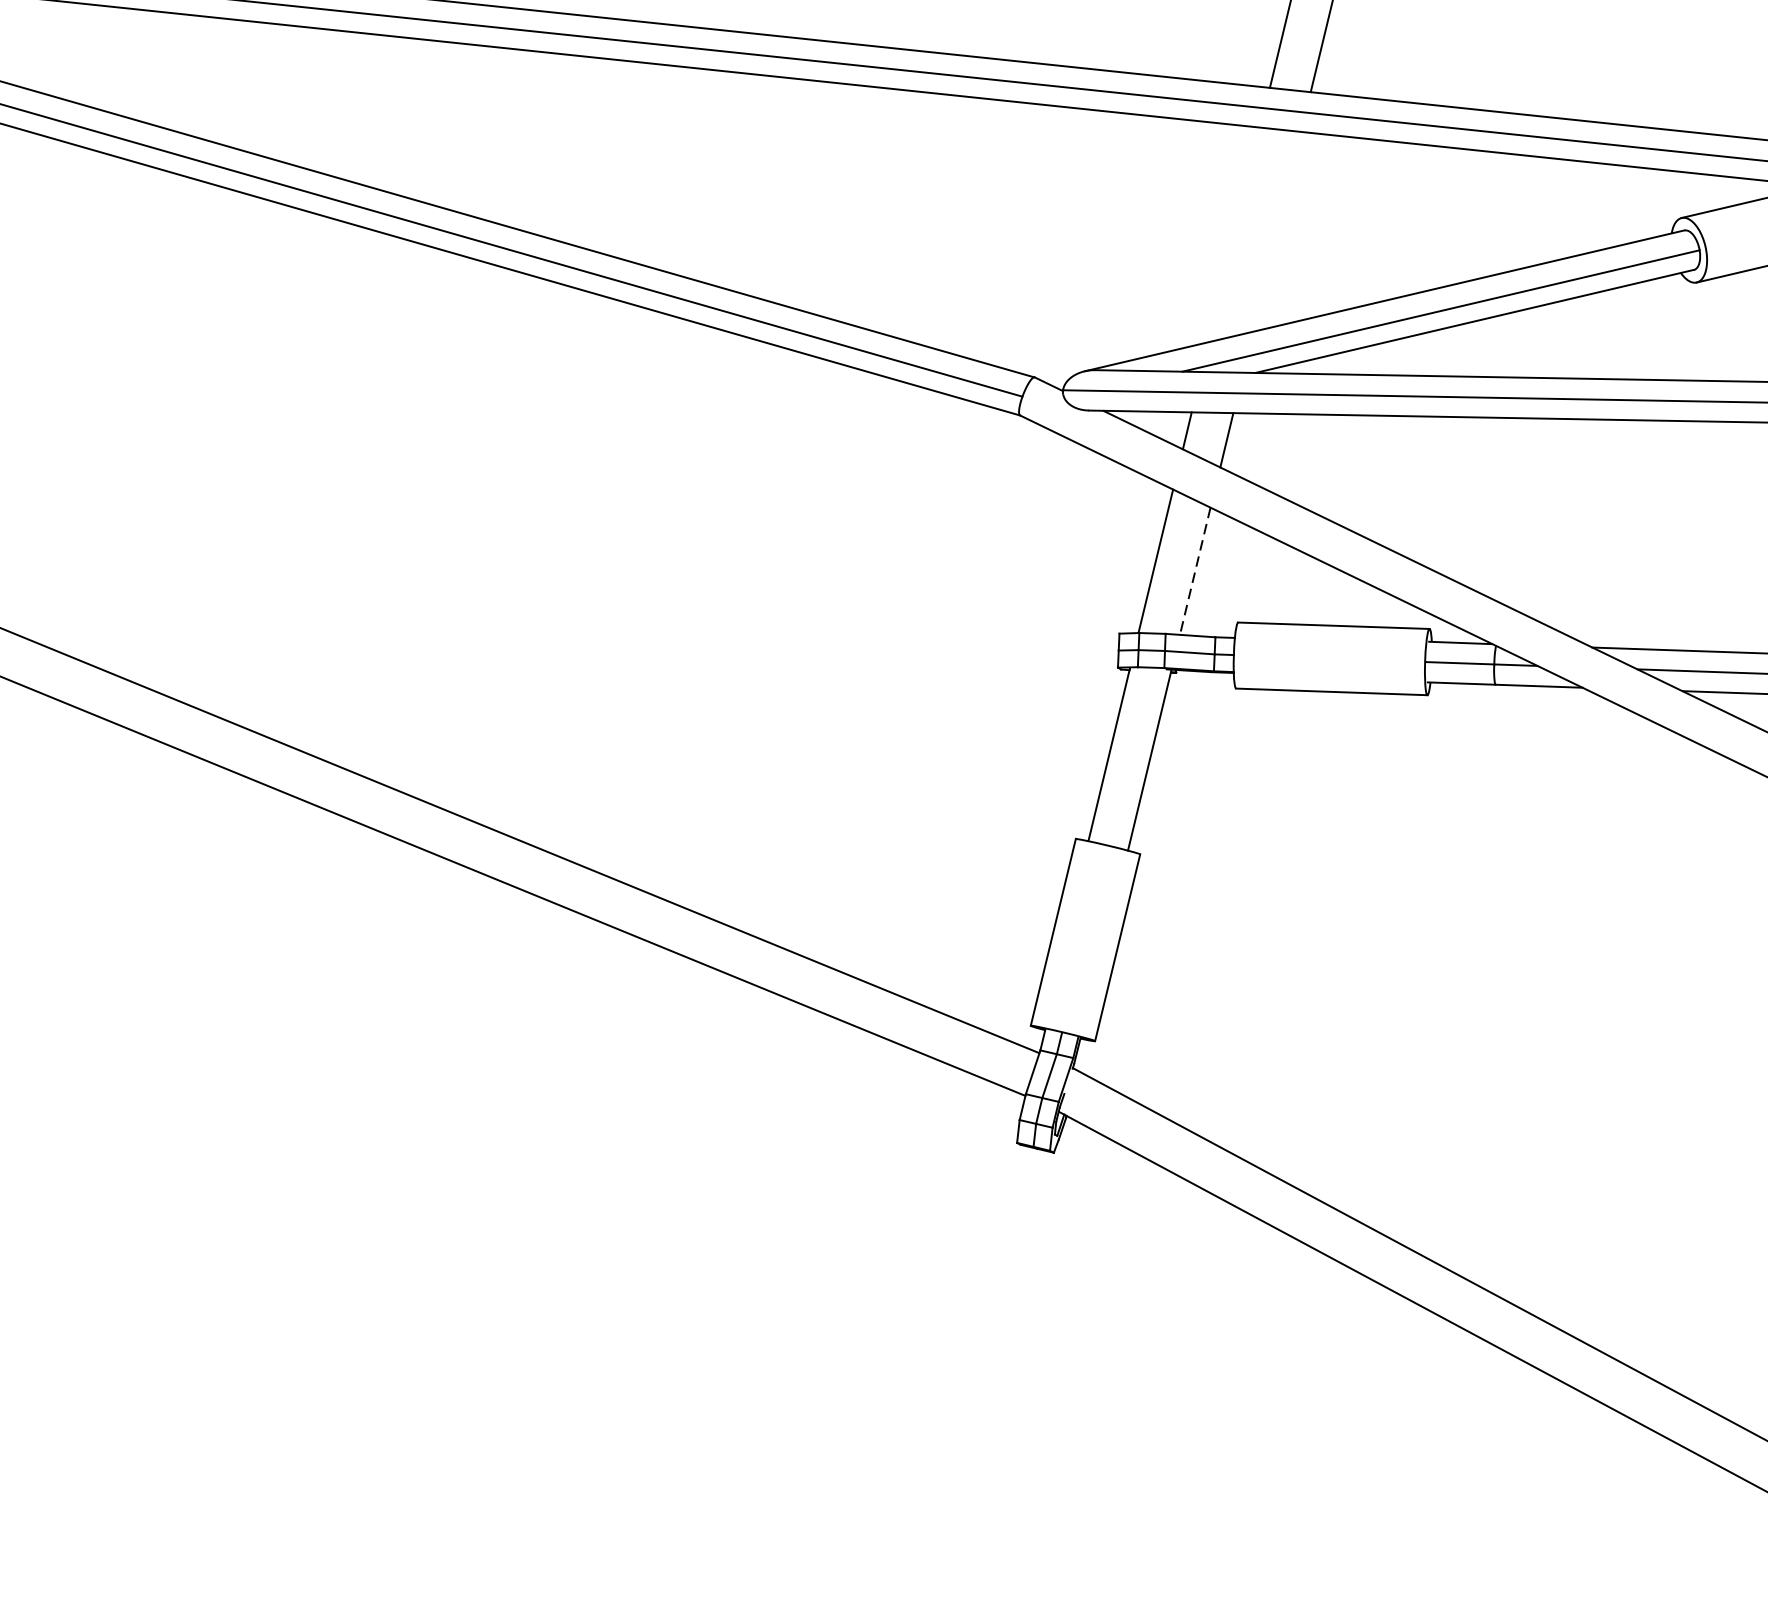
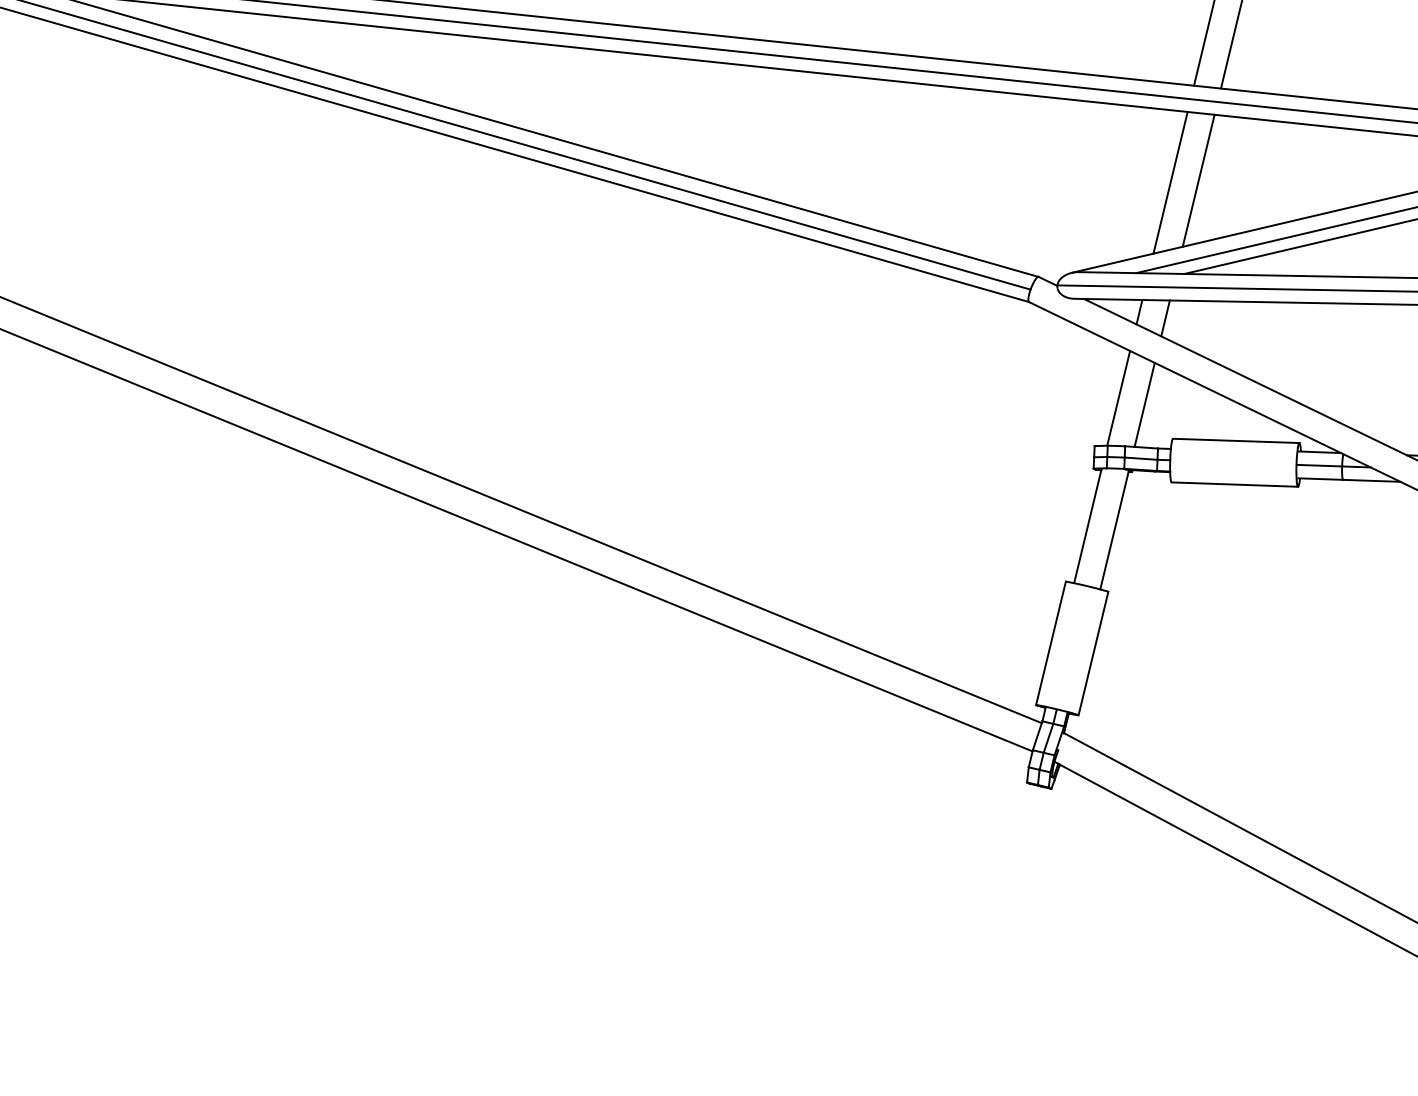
line: (1276, 231) -> (1198, 180), added
line: (1234, 234) -> (1170, 182), added
line: (1194, 572) -> (1144, 405), dashed -> solid

